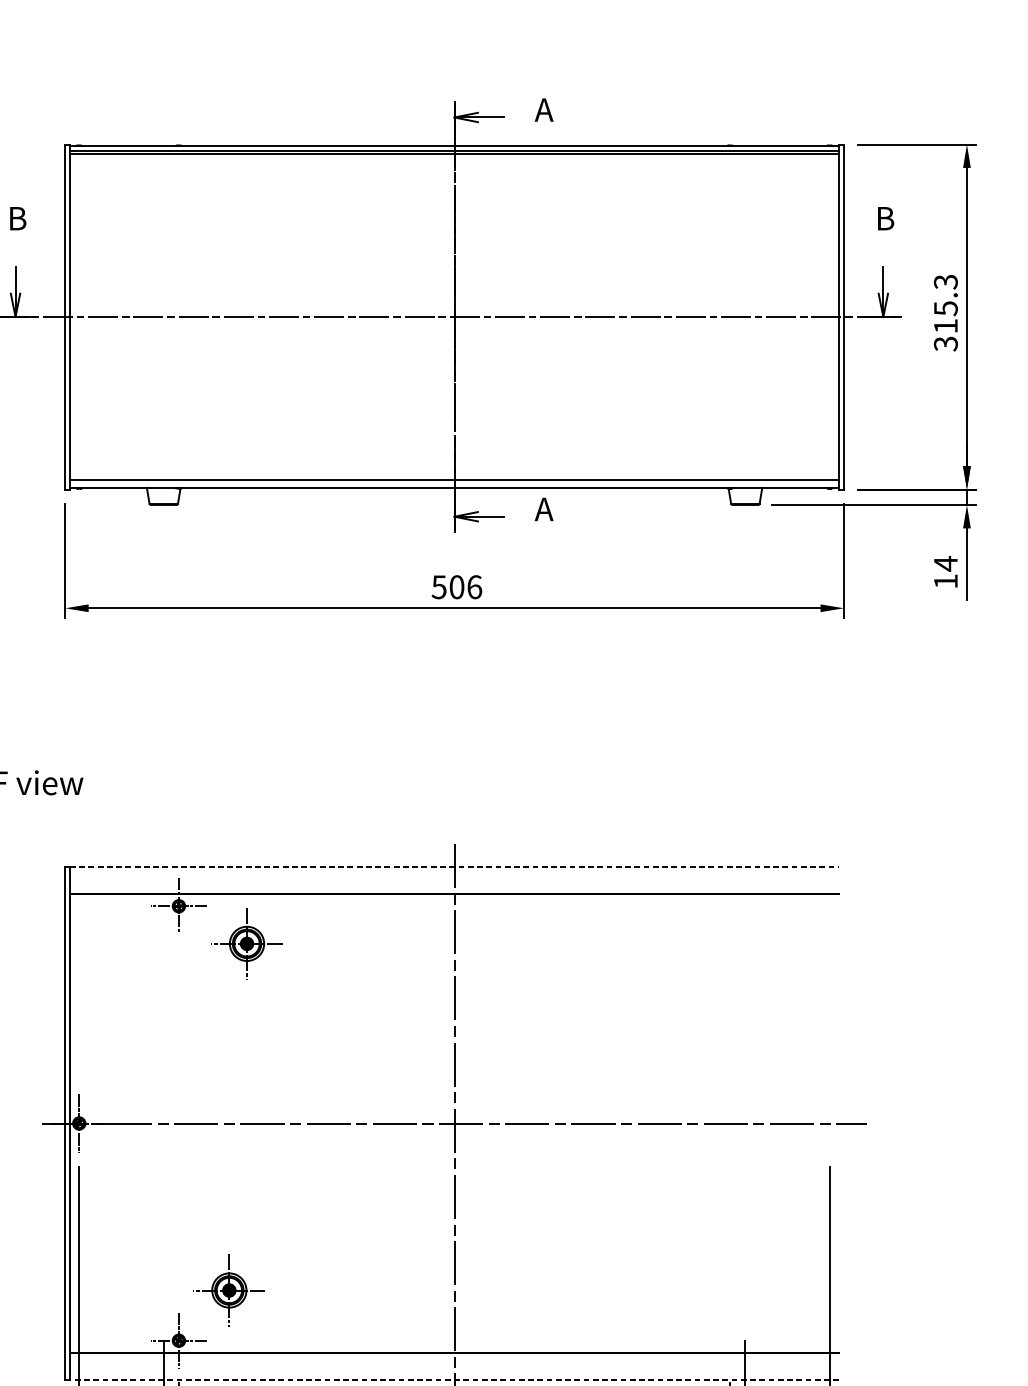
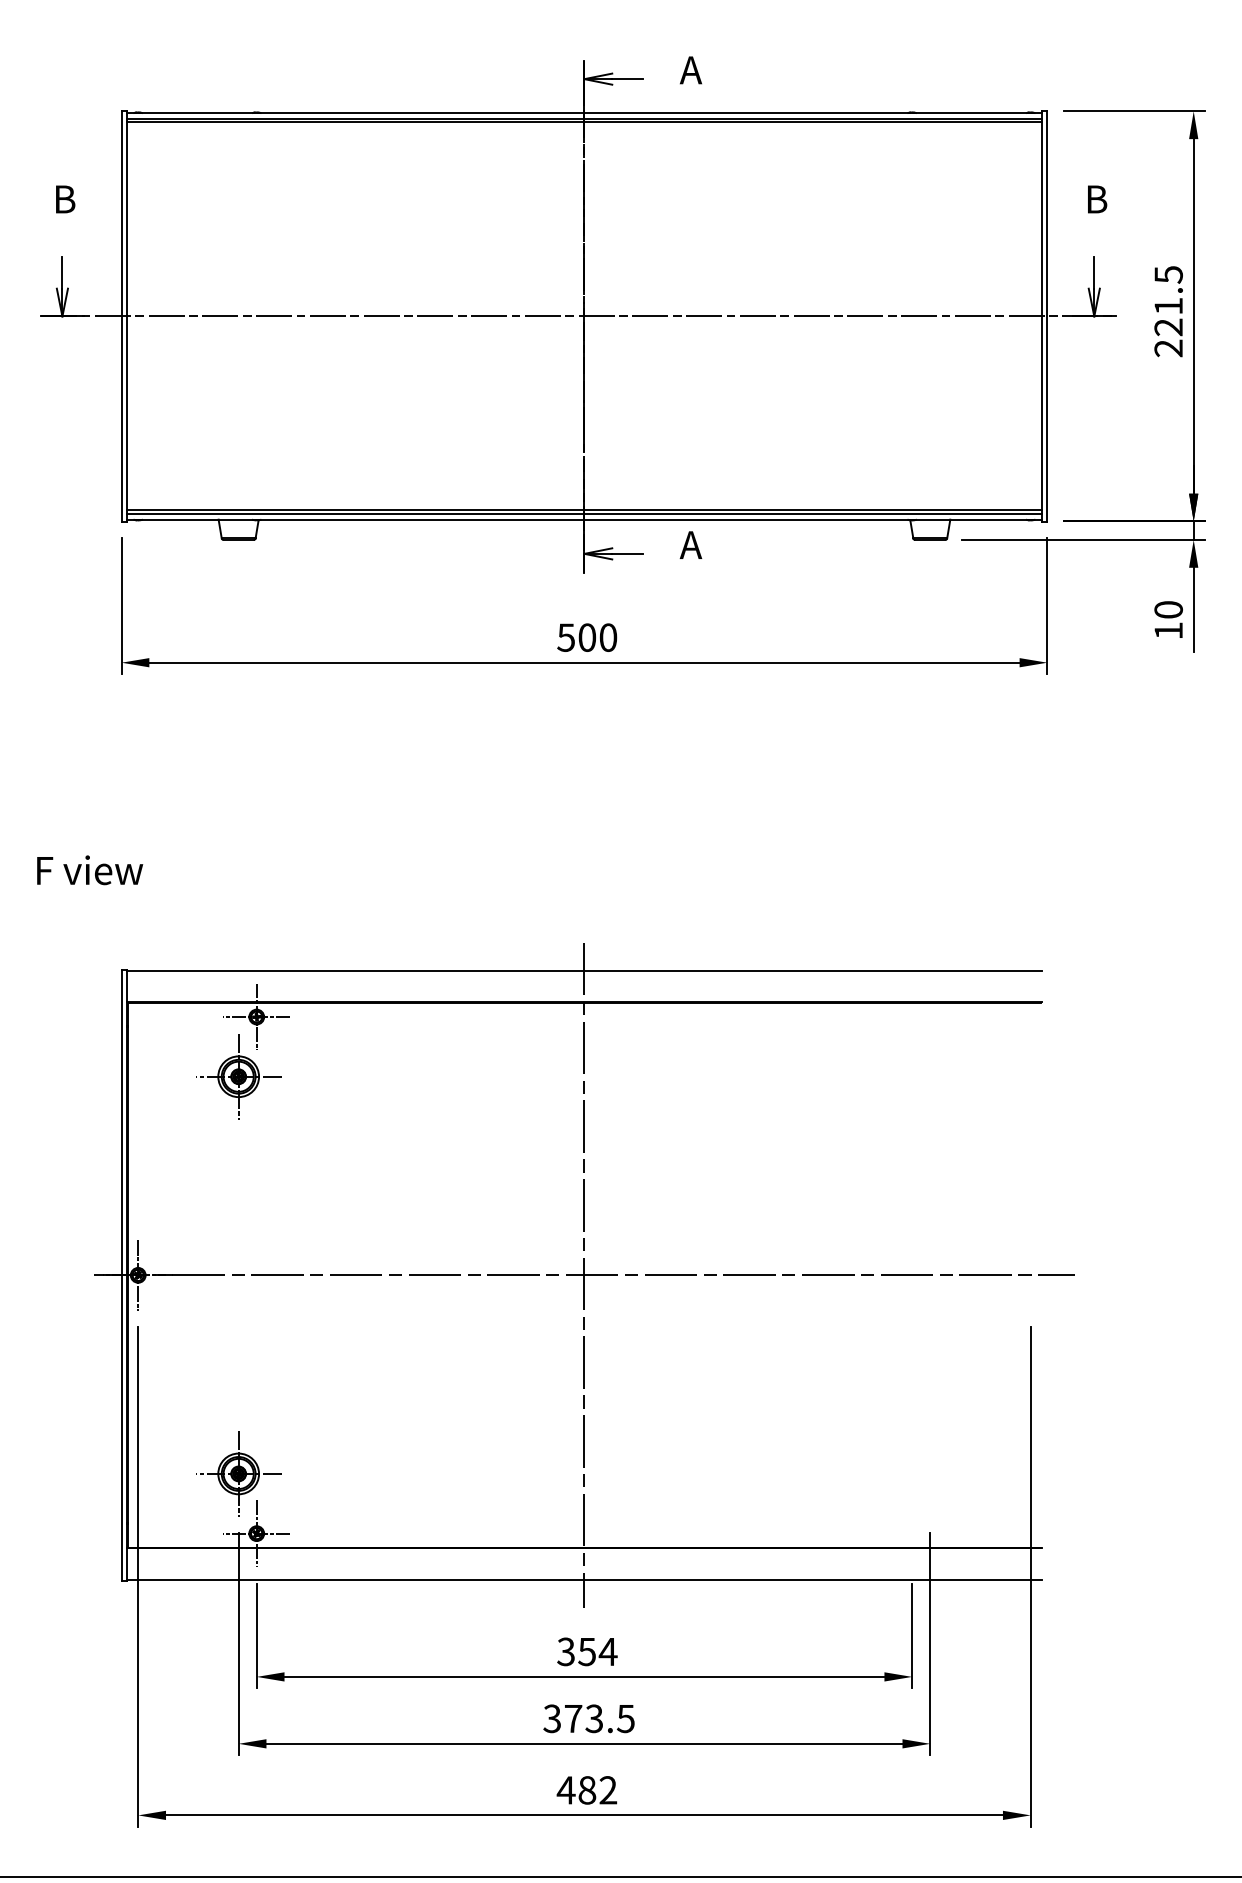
text: (945, 312) -> (1168, 311), 315.3 -> 221.5
line: (454, 483) -> (584, 514), added
text: (945, 563) -> (1168, 609), 14 -> 10
text: (474, 587) -> (608, 637), 506 -> 500
line: (454, 867) -> (584, 970), dashed -> solid
part: (246, 943) -> (238, 1076), moved
part: (229, 1290) -> (238, 1473), moved
line: (453, 1379) -> (583, 1579), dashed -> solid

